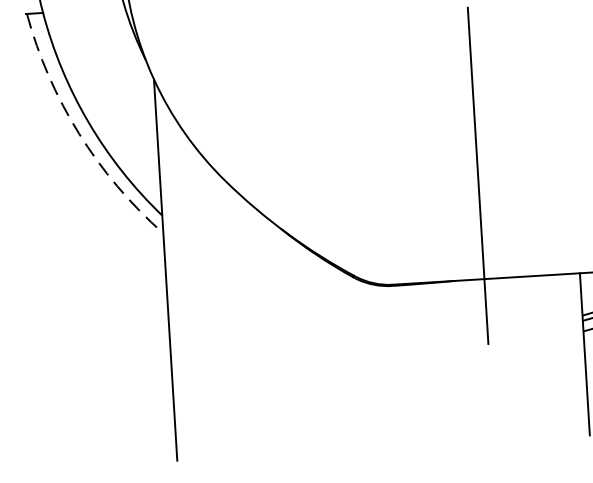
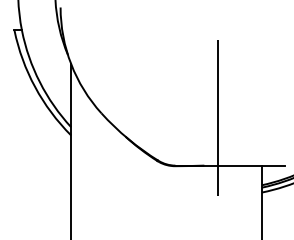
arc: (79, 134) -> (35, 87), dashed -> solid

